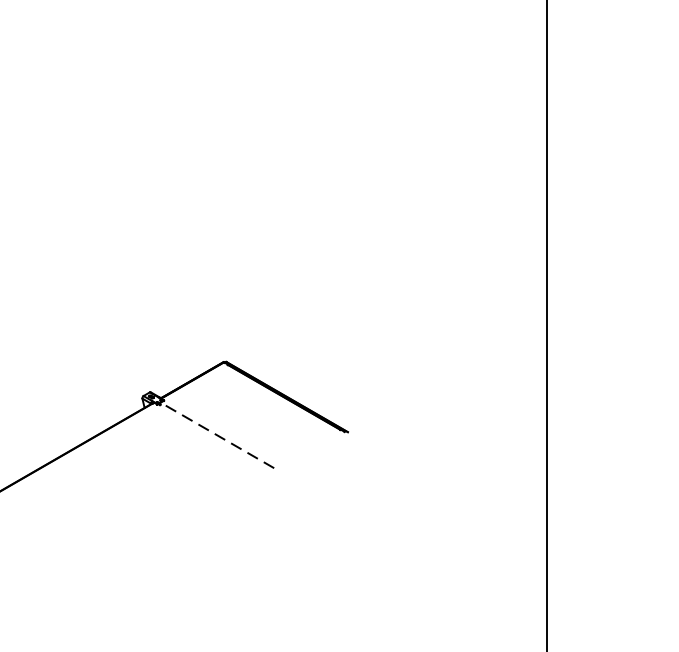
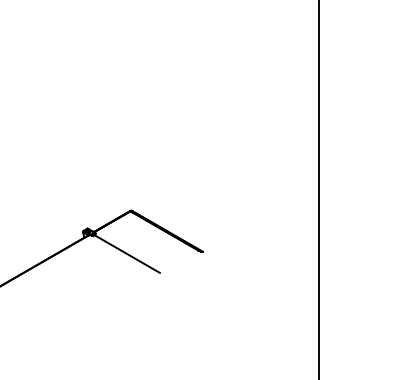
line: (216, 434) -> (126, 253), dashed -> solid

